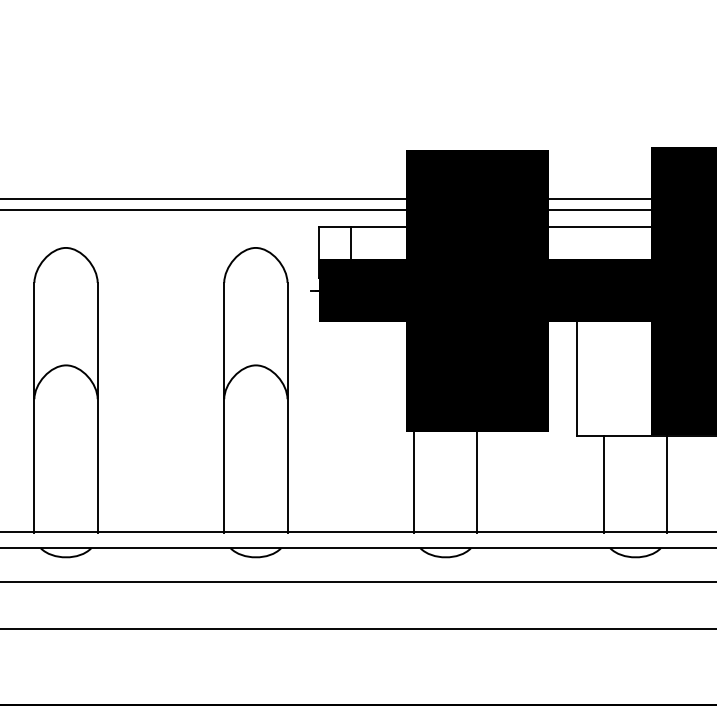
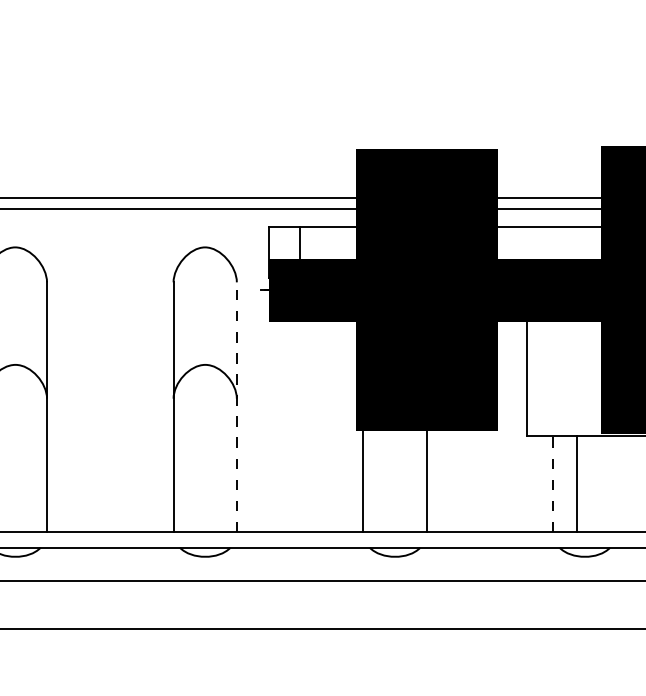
line: (287, 407) -> (236, 406), solid -> dashed
line: (603, 484) -> (552, 483), solid -> dashed
line: (667, 484) -> (576, 483), moved

